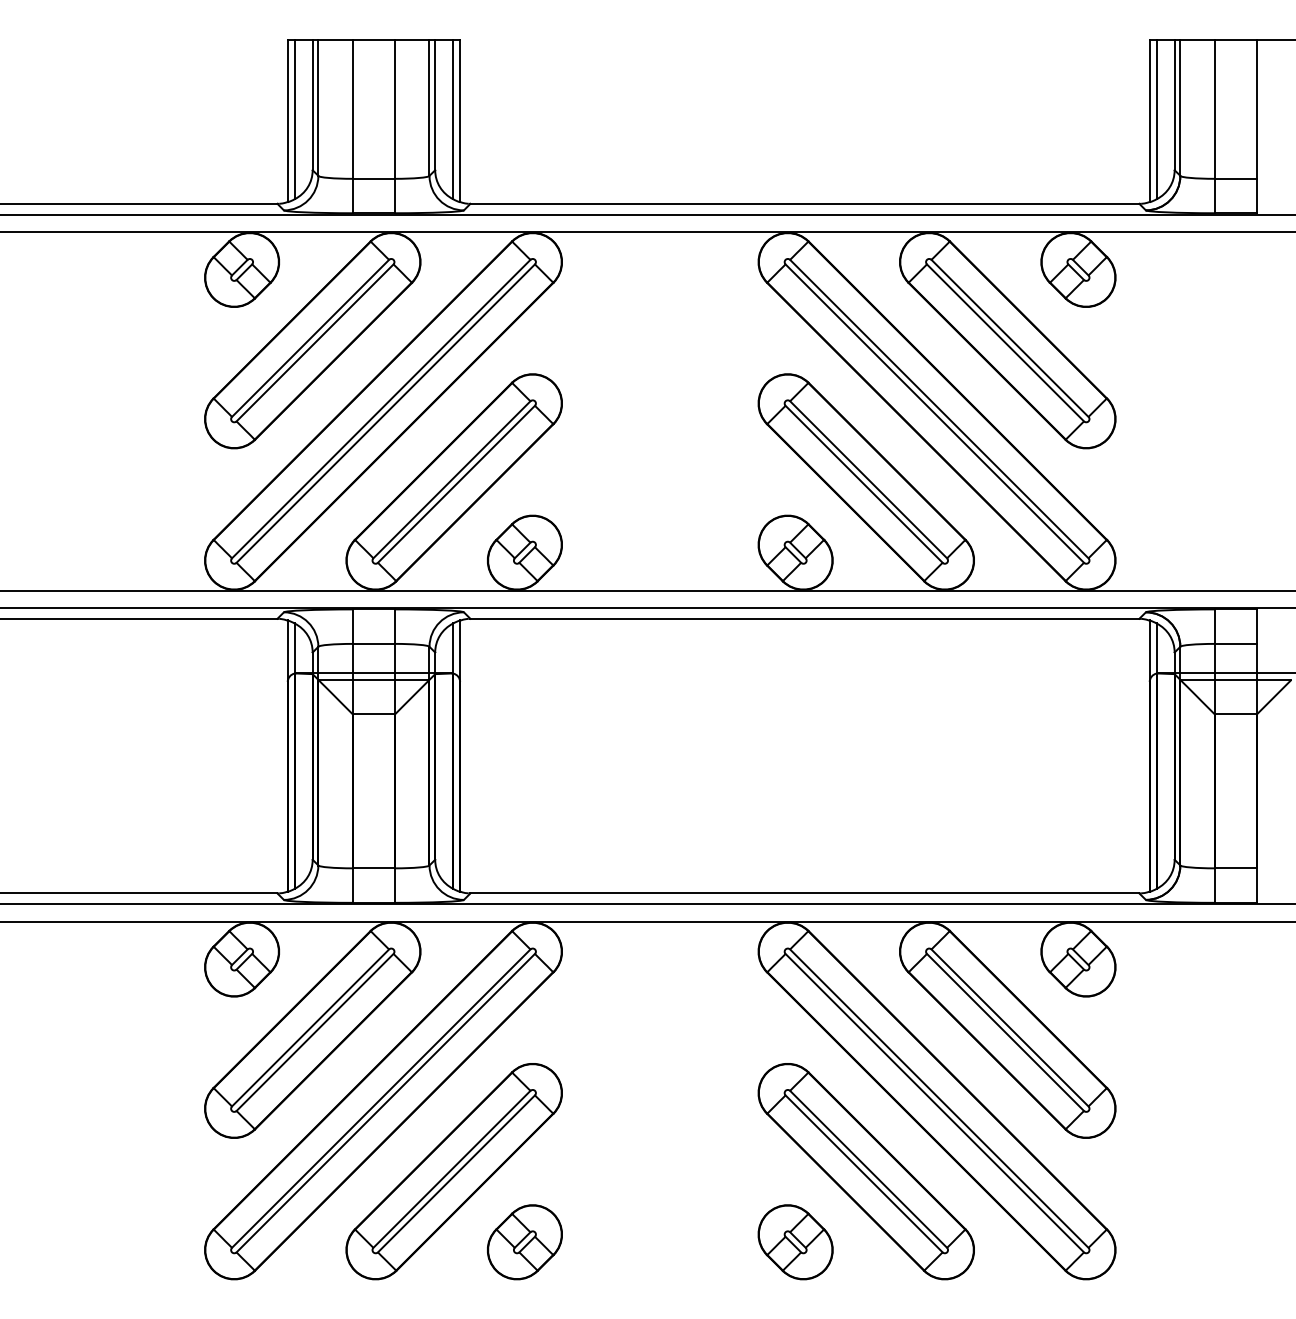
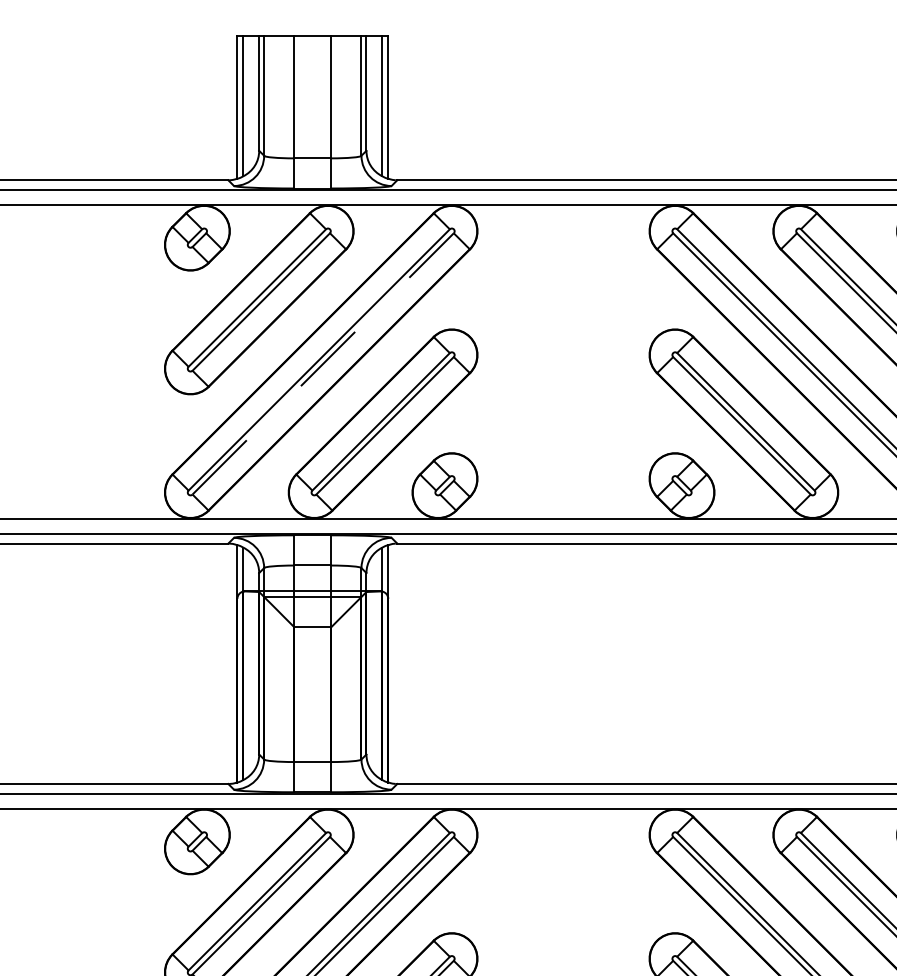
line: (385, 413) -> (322, 363), solid -> dashed

